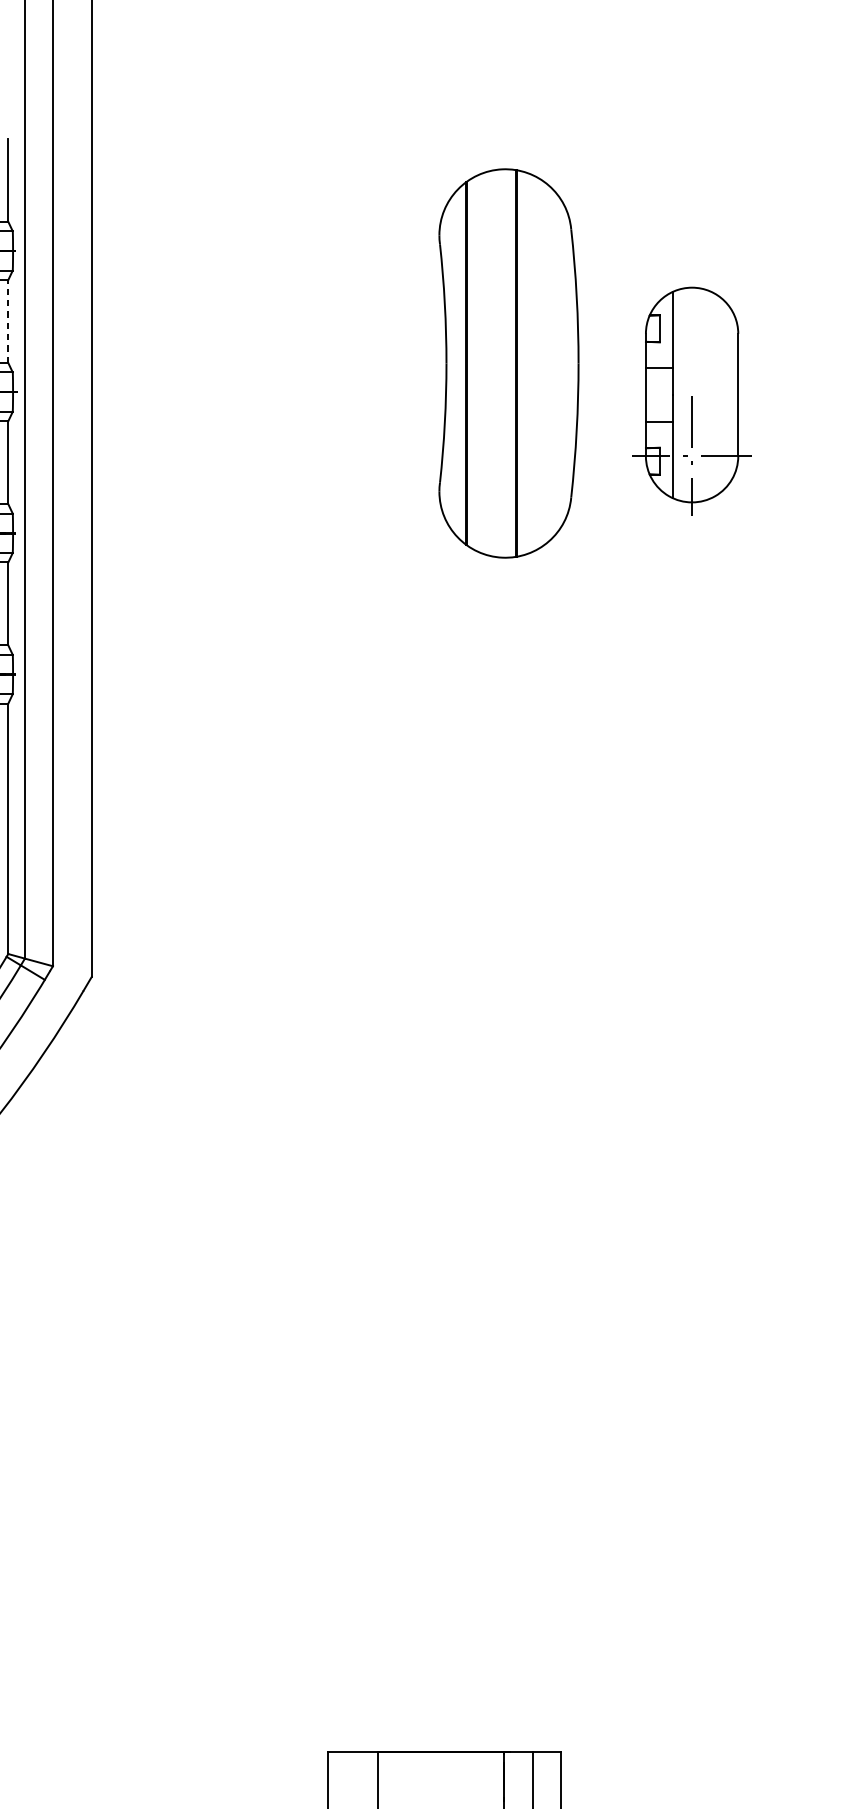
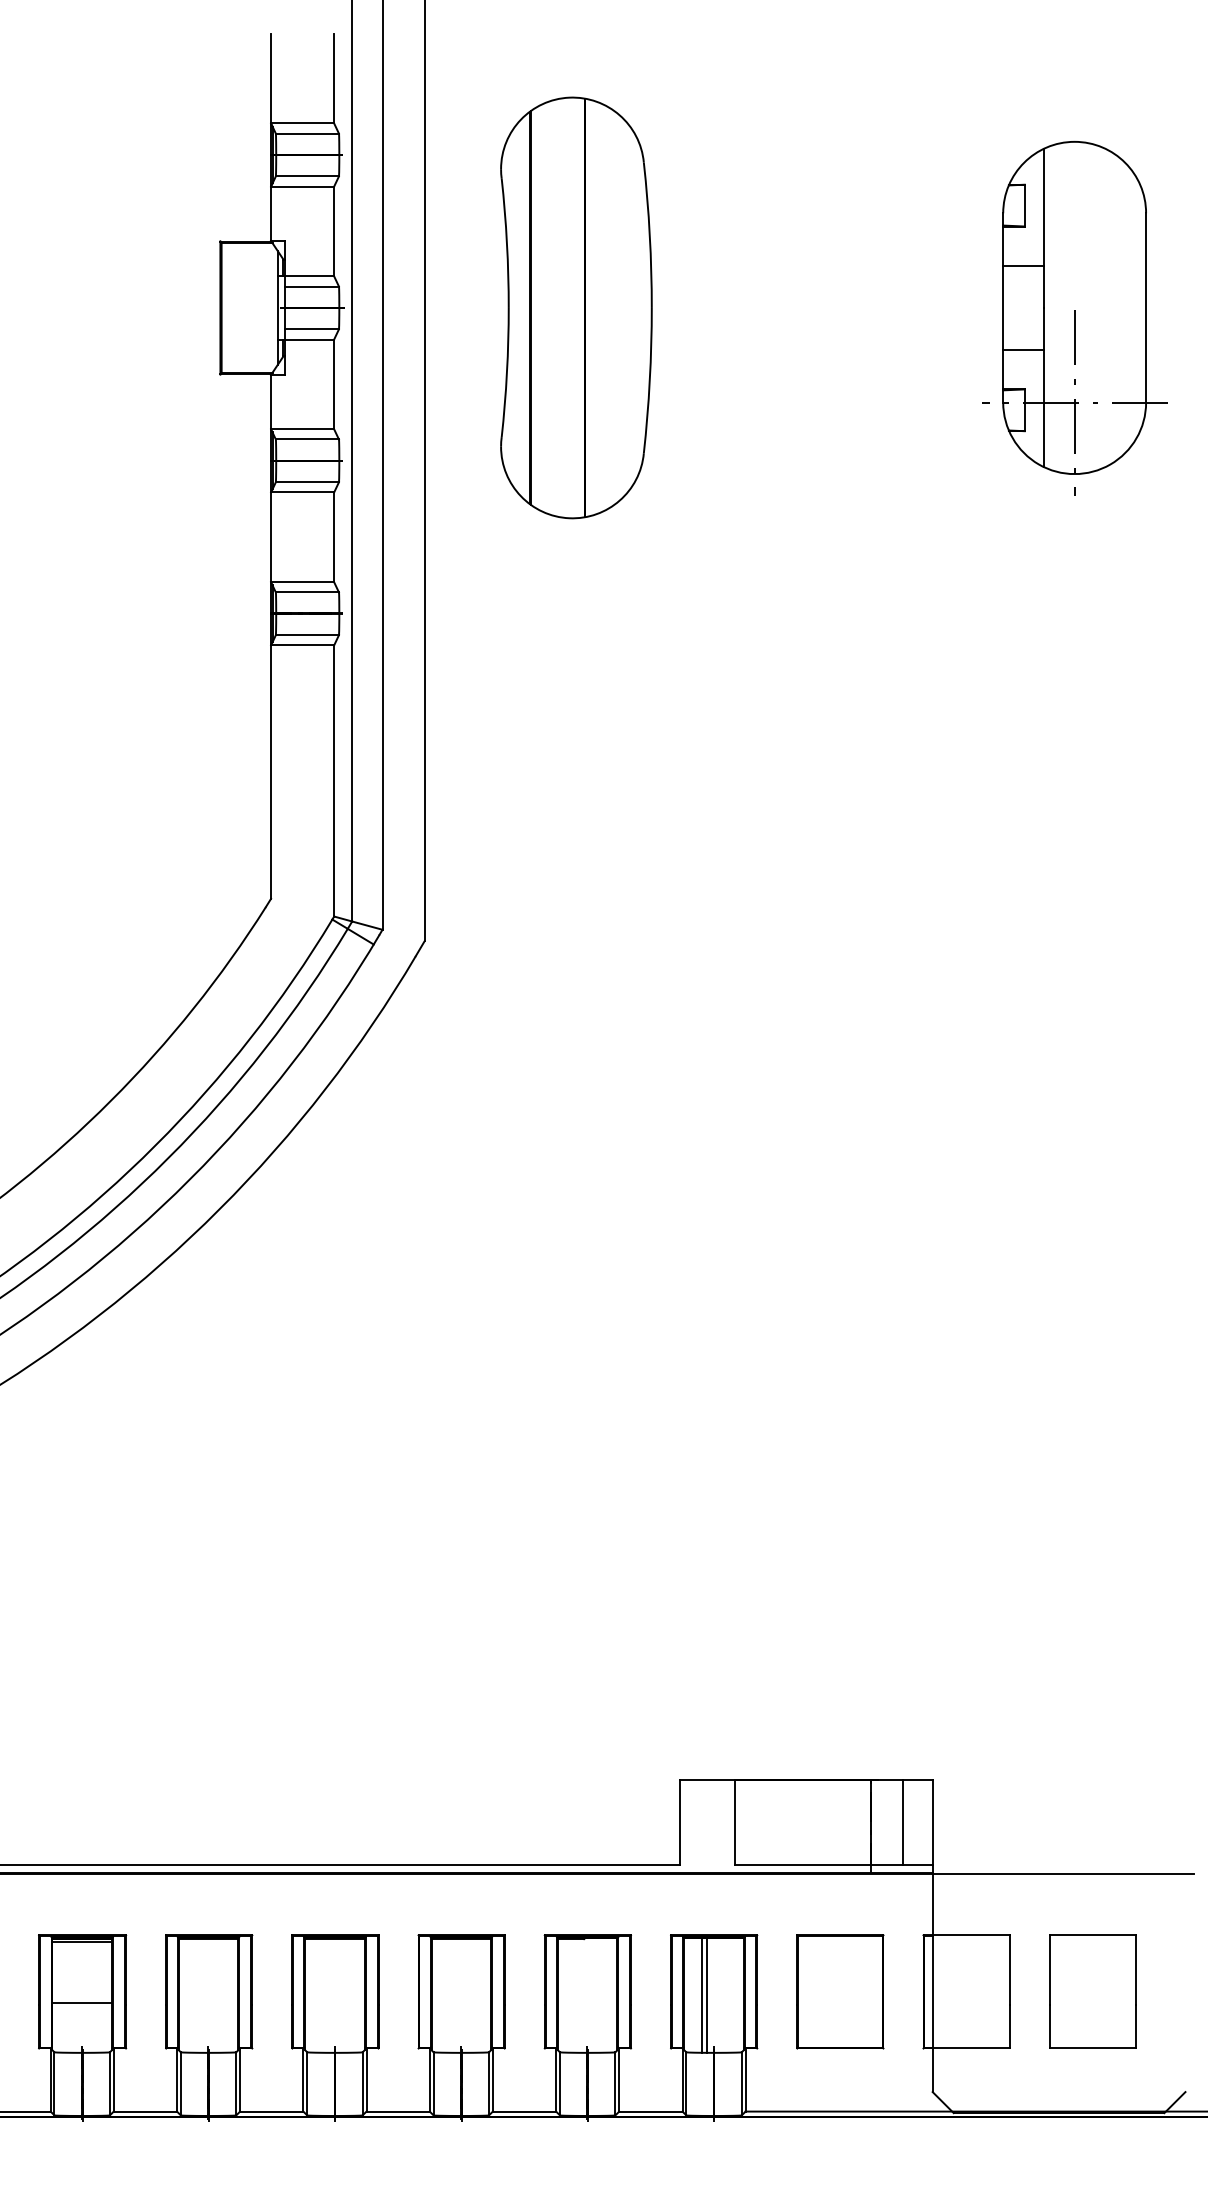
line: (8, 321) -> (334, 231), dashed -> solid
part: (509, 363) -> (576, 307), moved
part: (691, 401) -> (1074, 318), size x1.43

